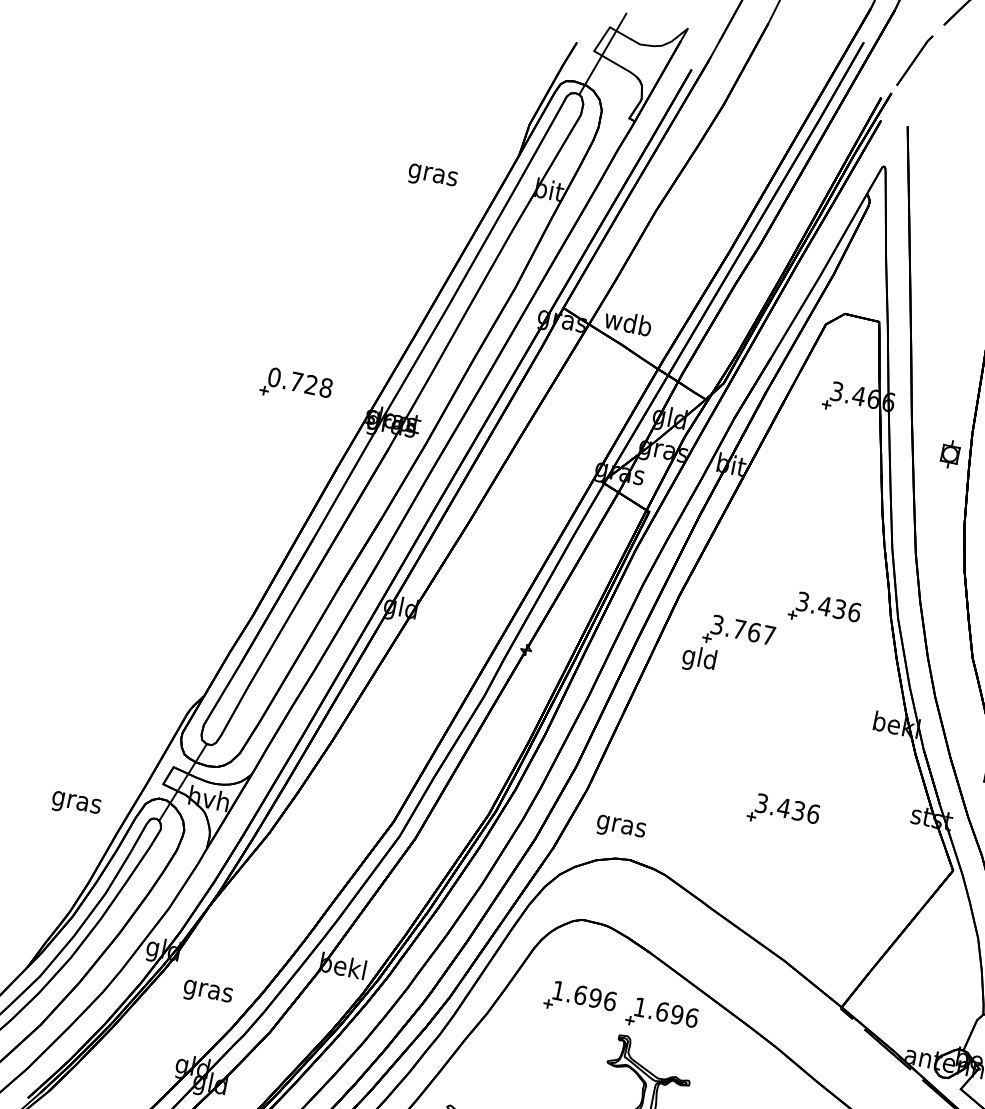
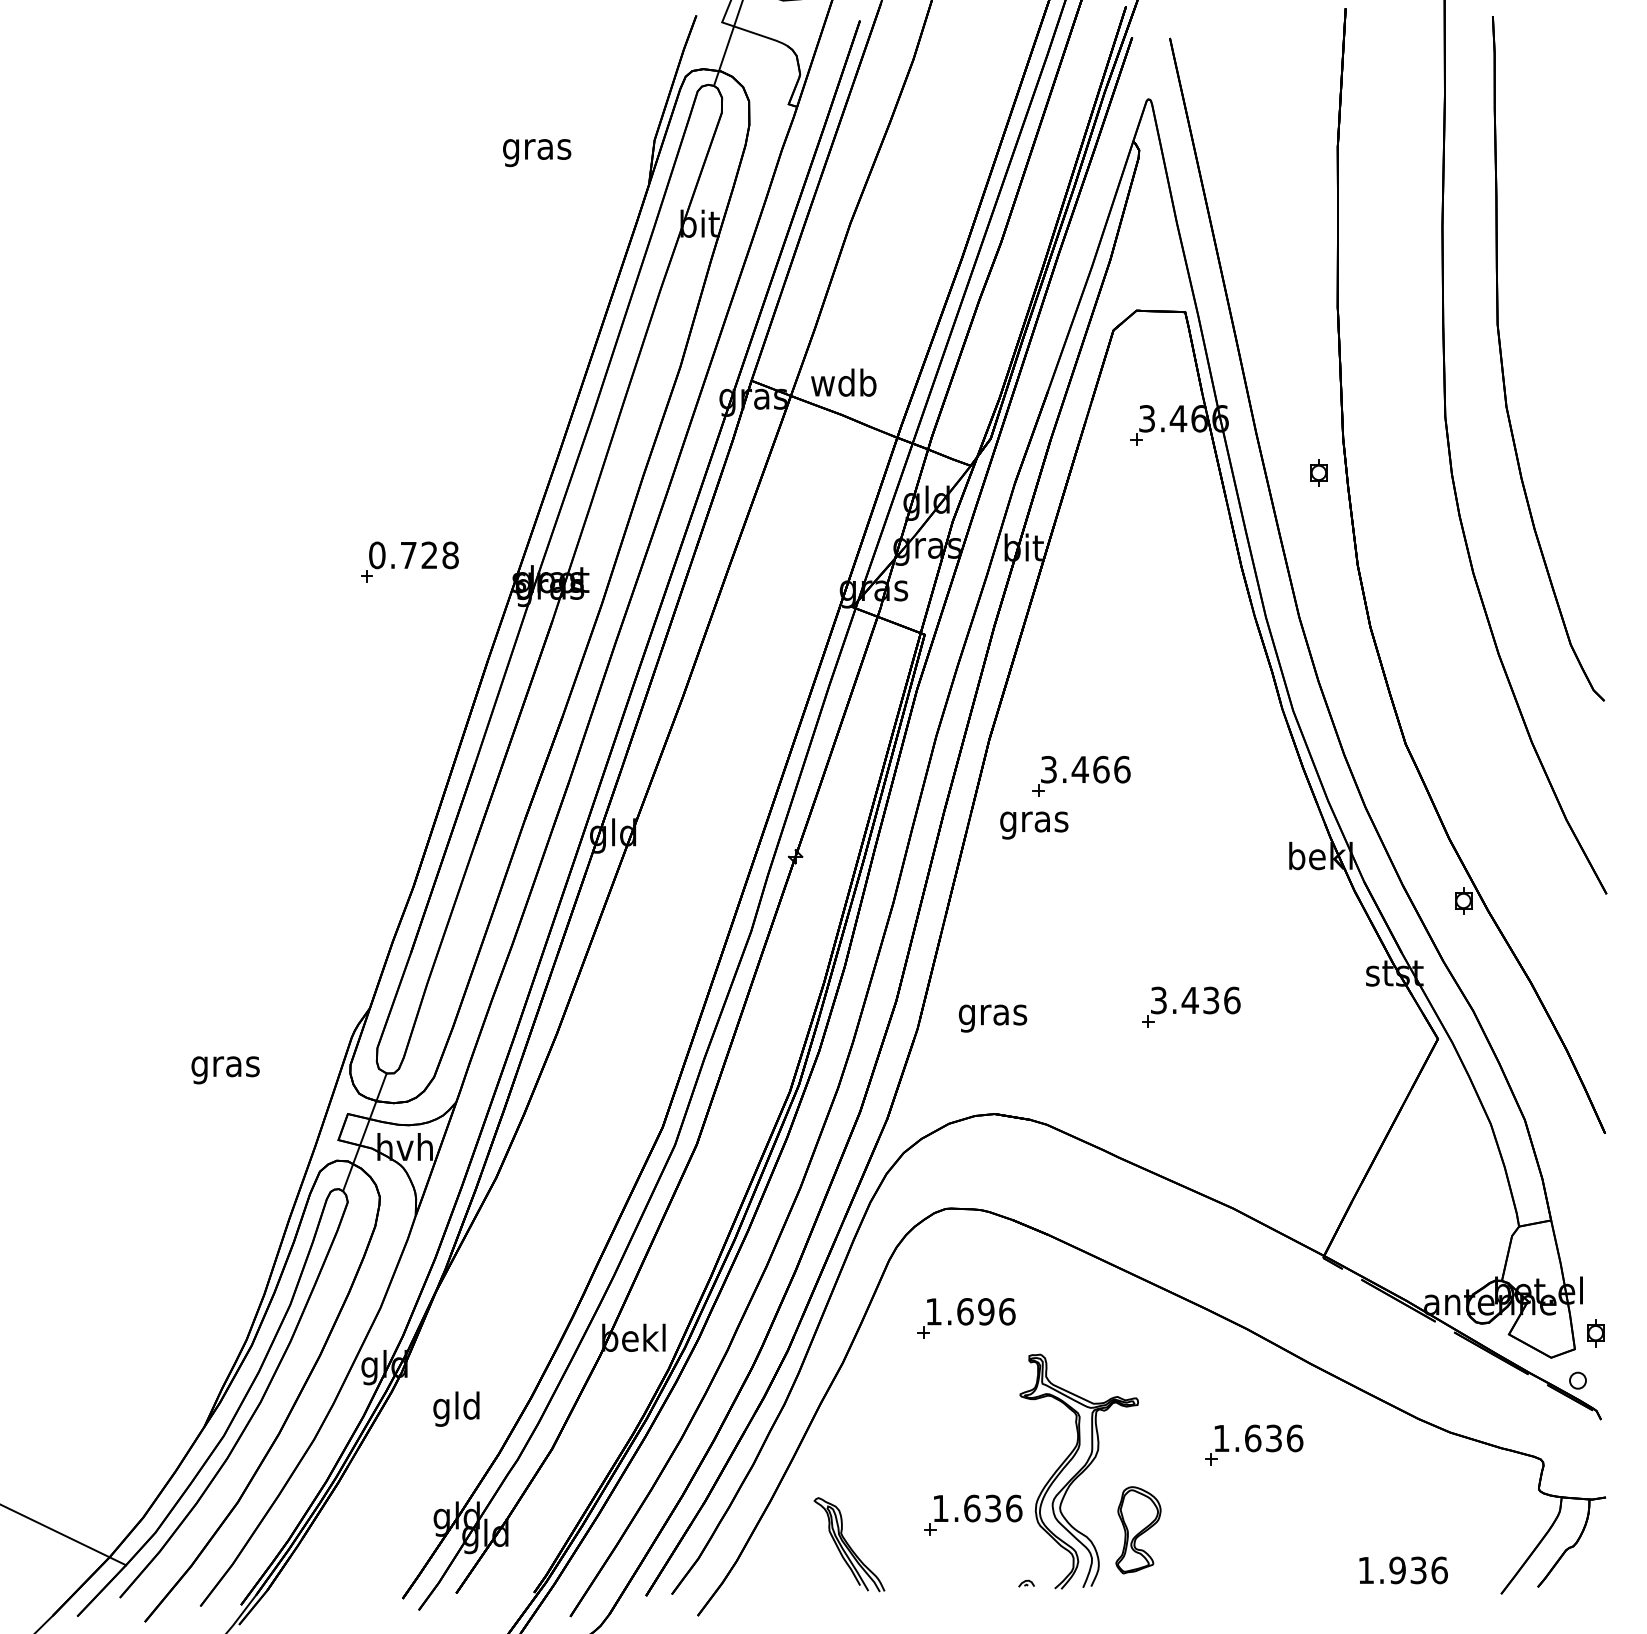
text: (432, 177) -> (537, 153), moved
part: (950, 454) -> (1318, 472), size x0.71
part: (824, 610) -> (1191, 720), removed
text: (753, 632) -> (1100, 769), 3.767 -> 3.466
text: (699, 659) -> (1034, 821), gld -> gras
text: (76, 804) -> (225, 1070), moved
text: (620, 828) -> (992, 1018), moved
text: (208, 990) -> (457, 1408), gras -> gld
part: (662, 1016) -> (1082, 1318), removed

